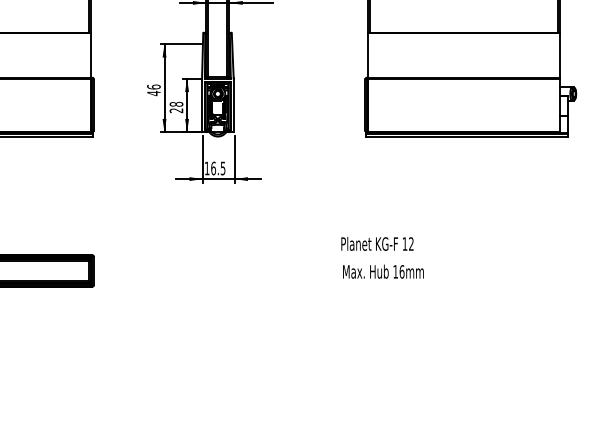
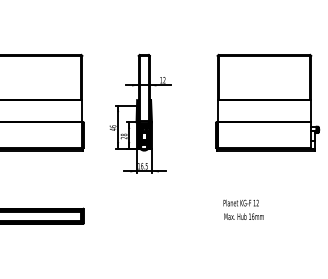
text: (382, 257) -> (243, 209), moved

